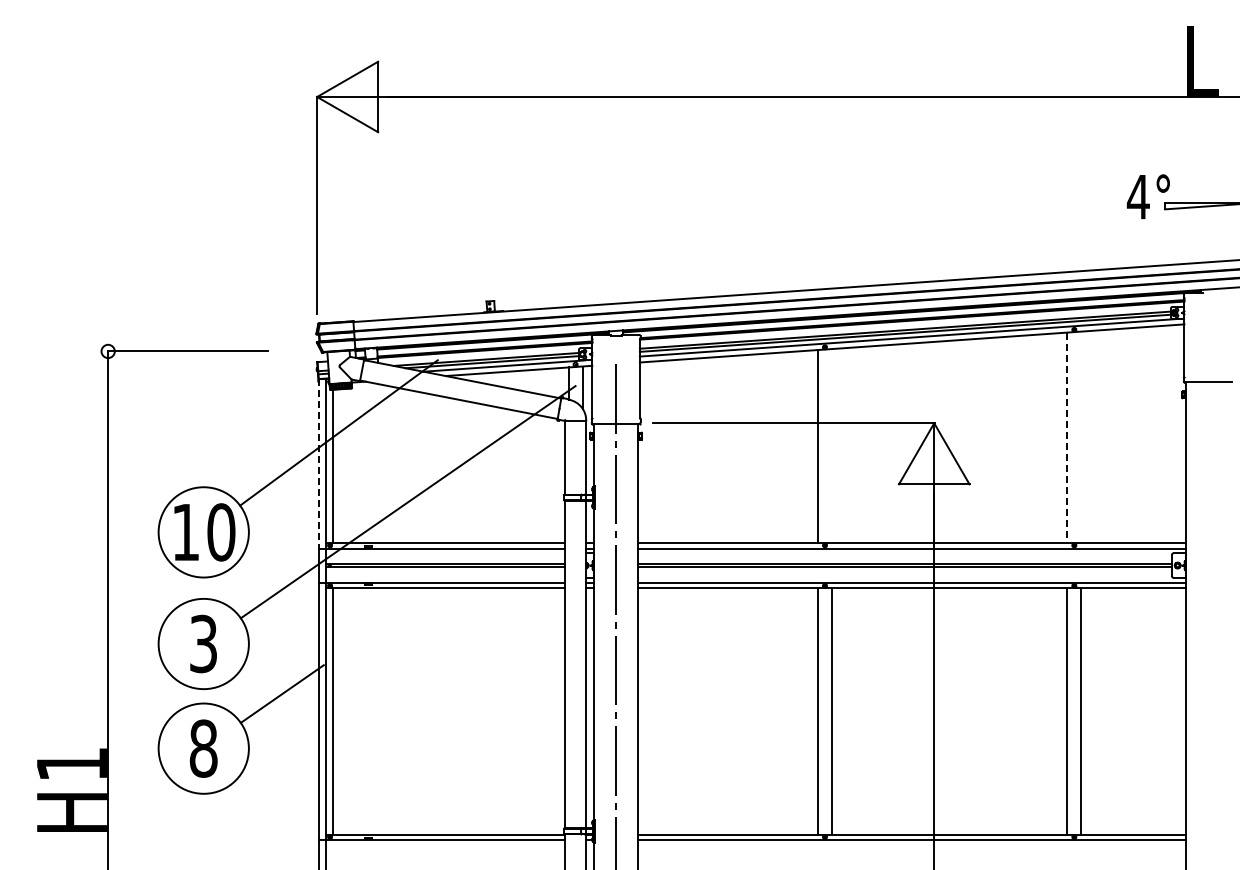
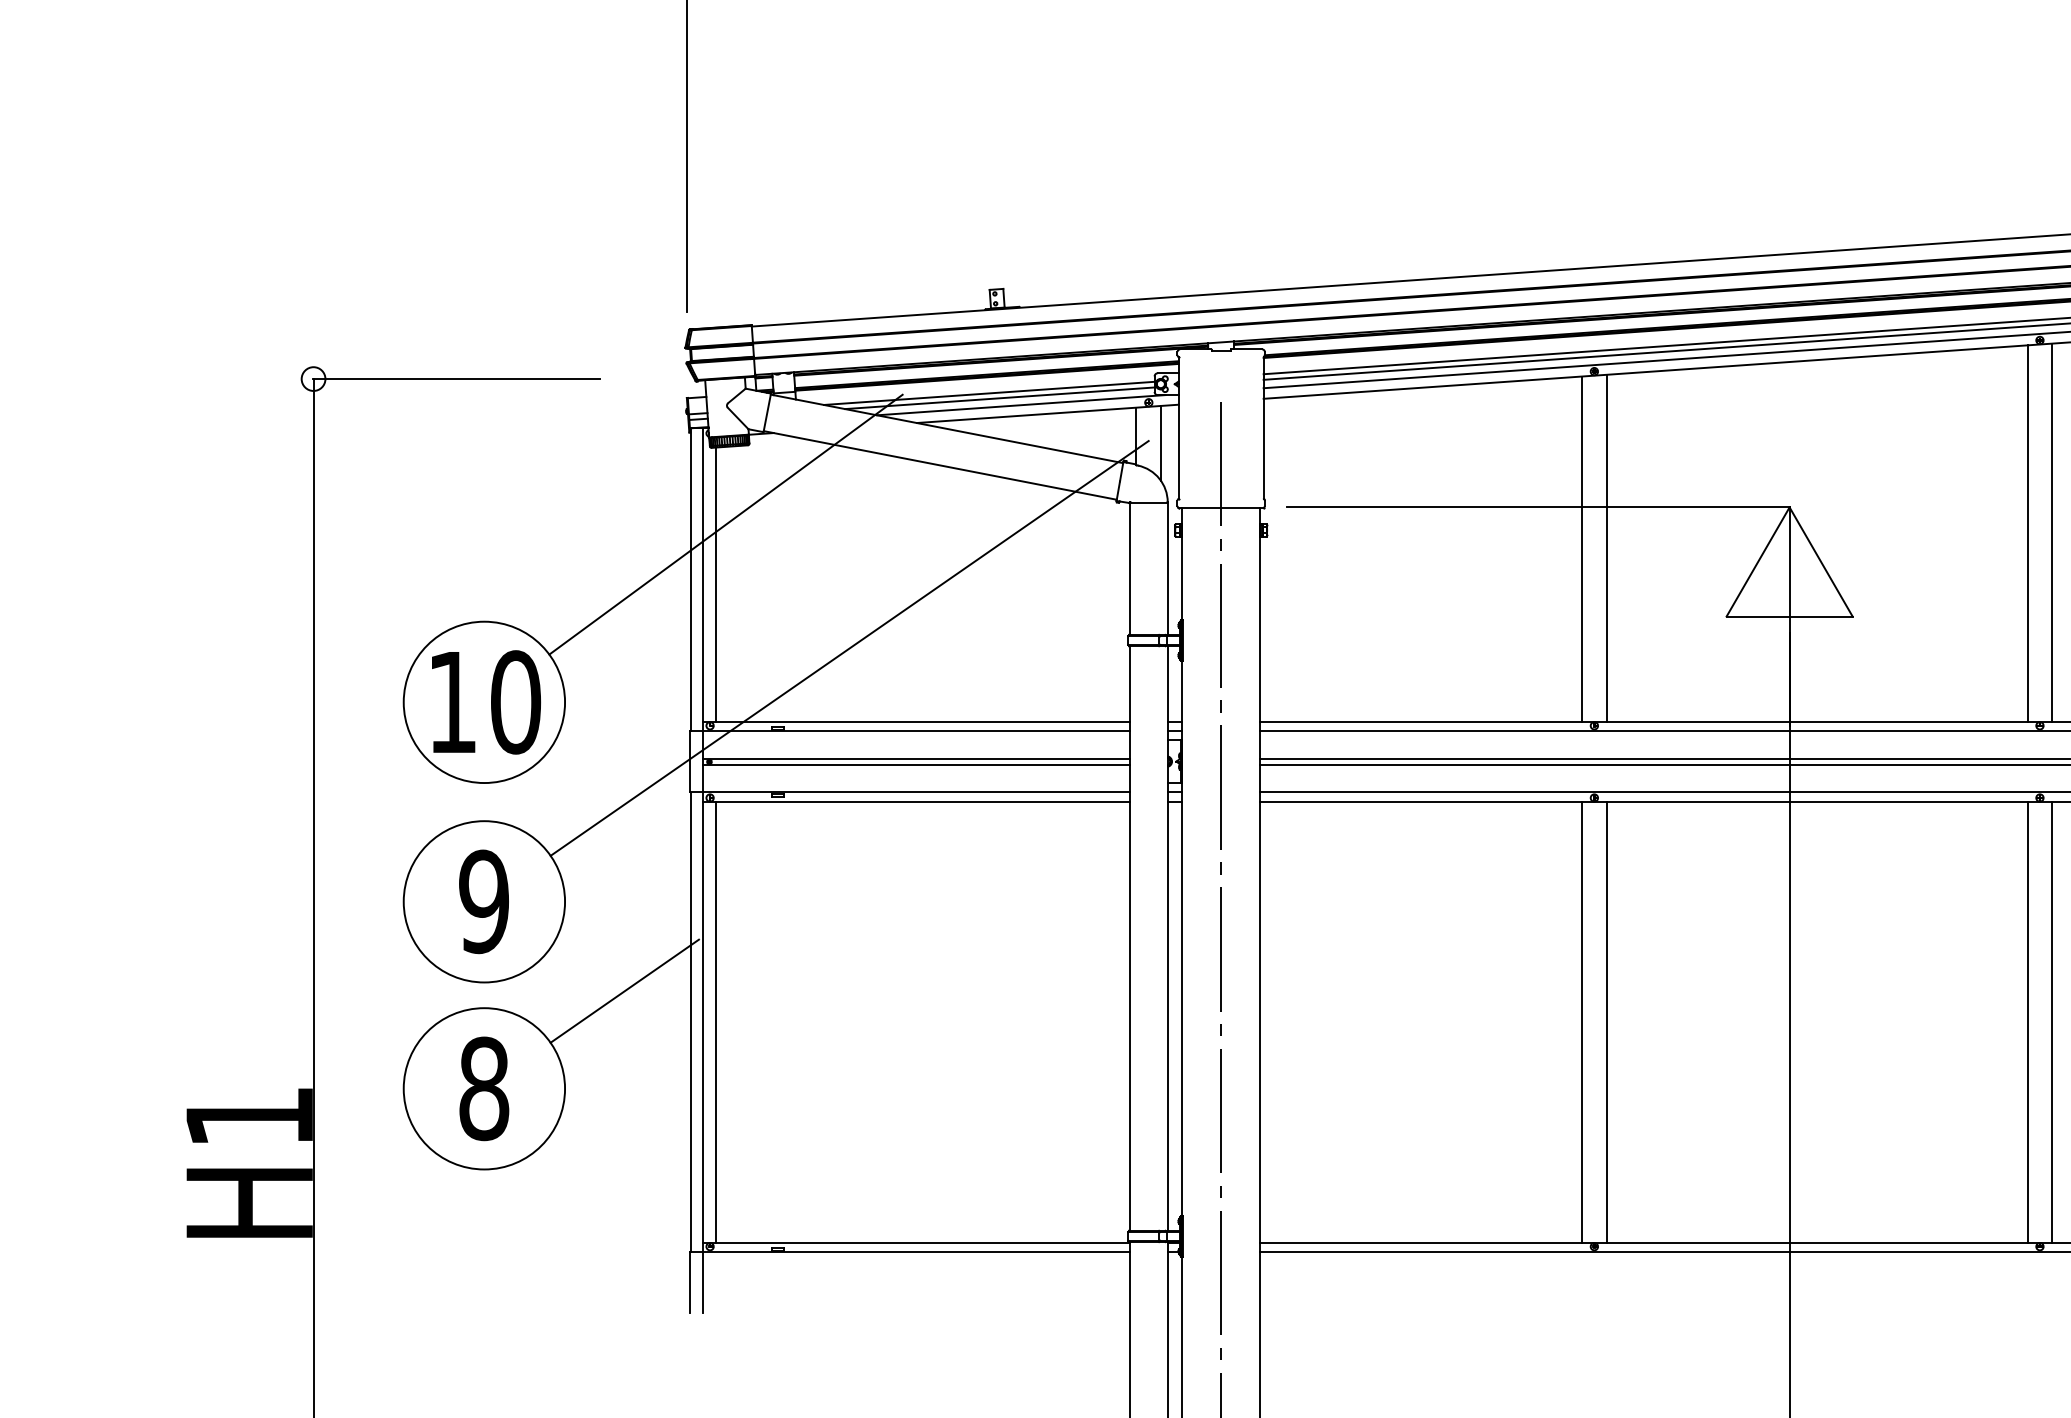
line: (1081, 437) -> (2052, 532), added
line: (1067, 438) -> (2027, 534), dashed -> solid
line: (831, 446) -> (1606, 548), added
line: (319, 463) -> (691, 579), dashed -> solid
text: (203, 643) -> (483, 900), 3 -> 9

